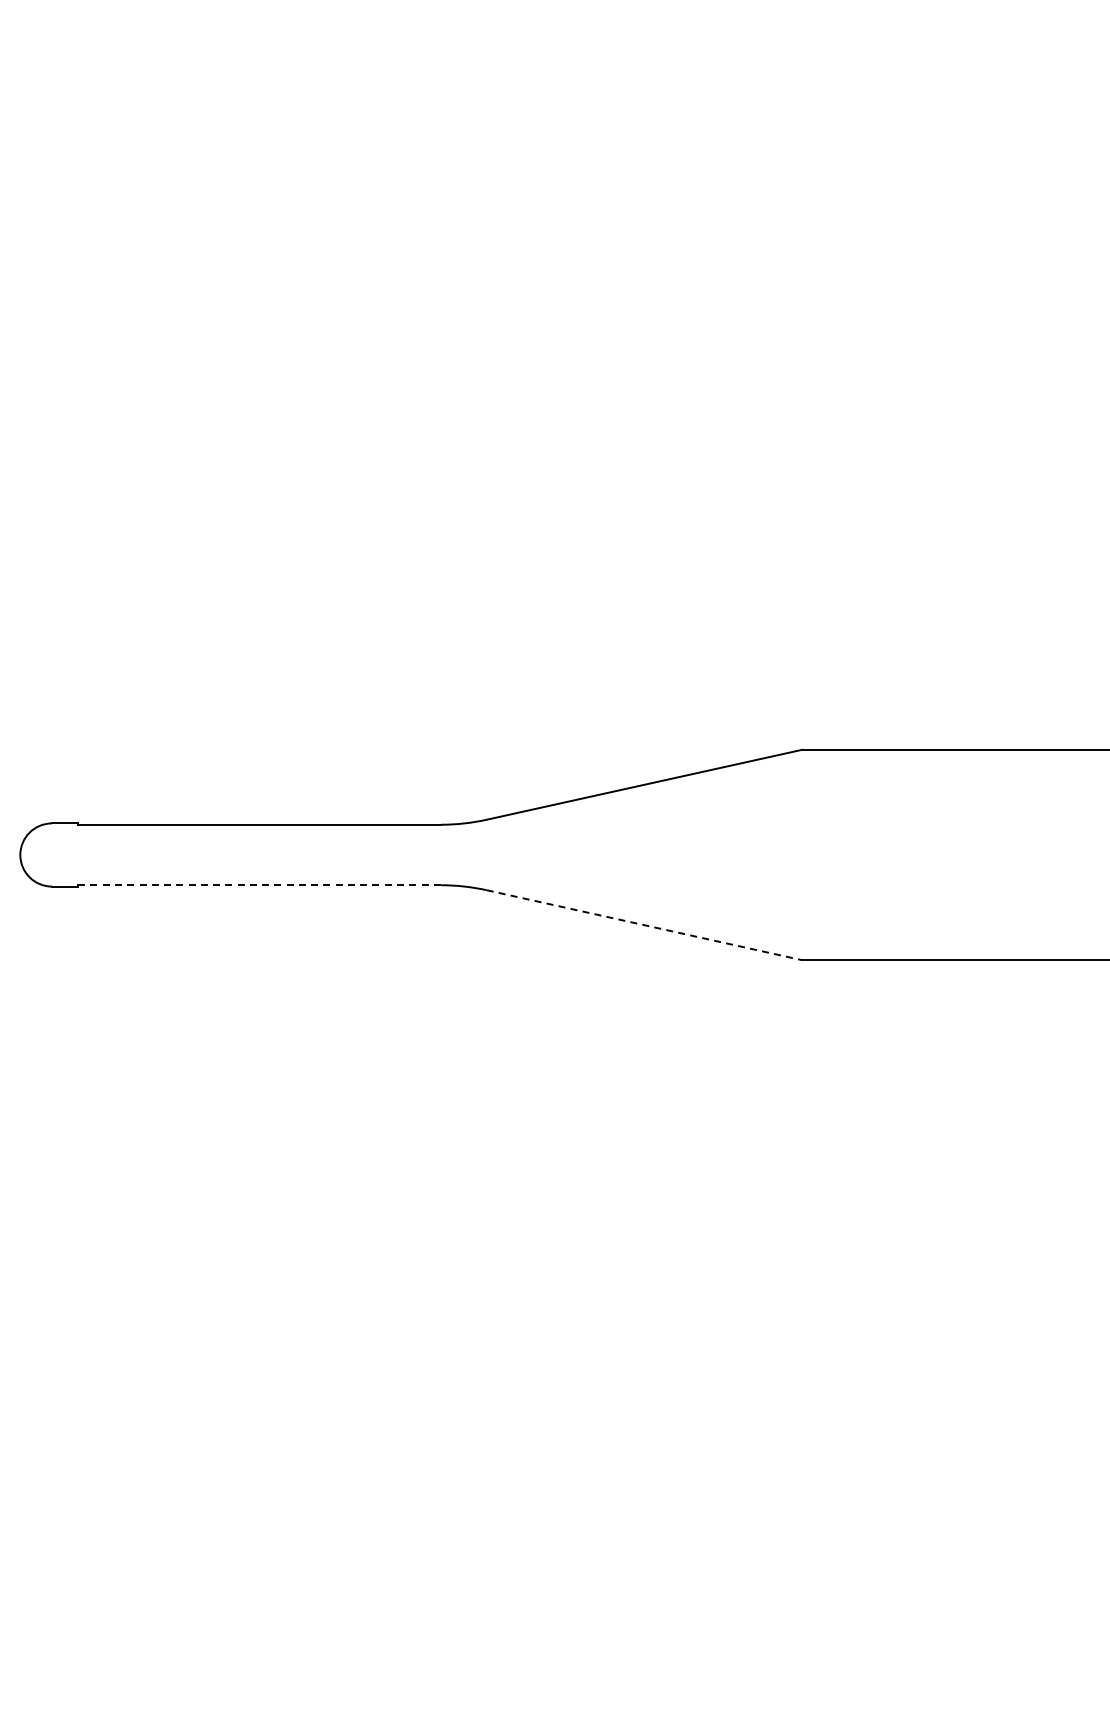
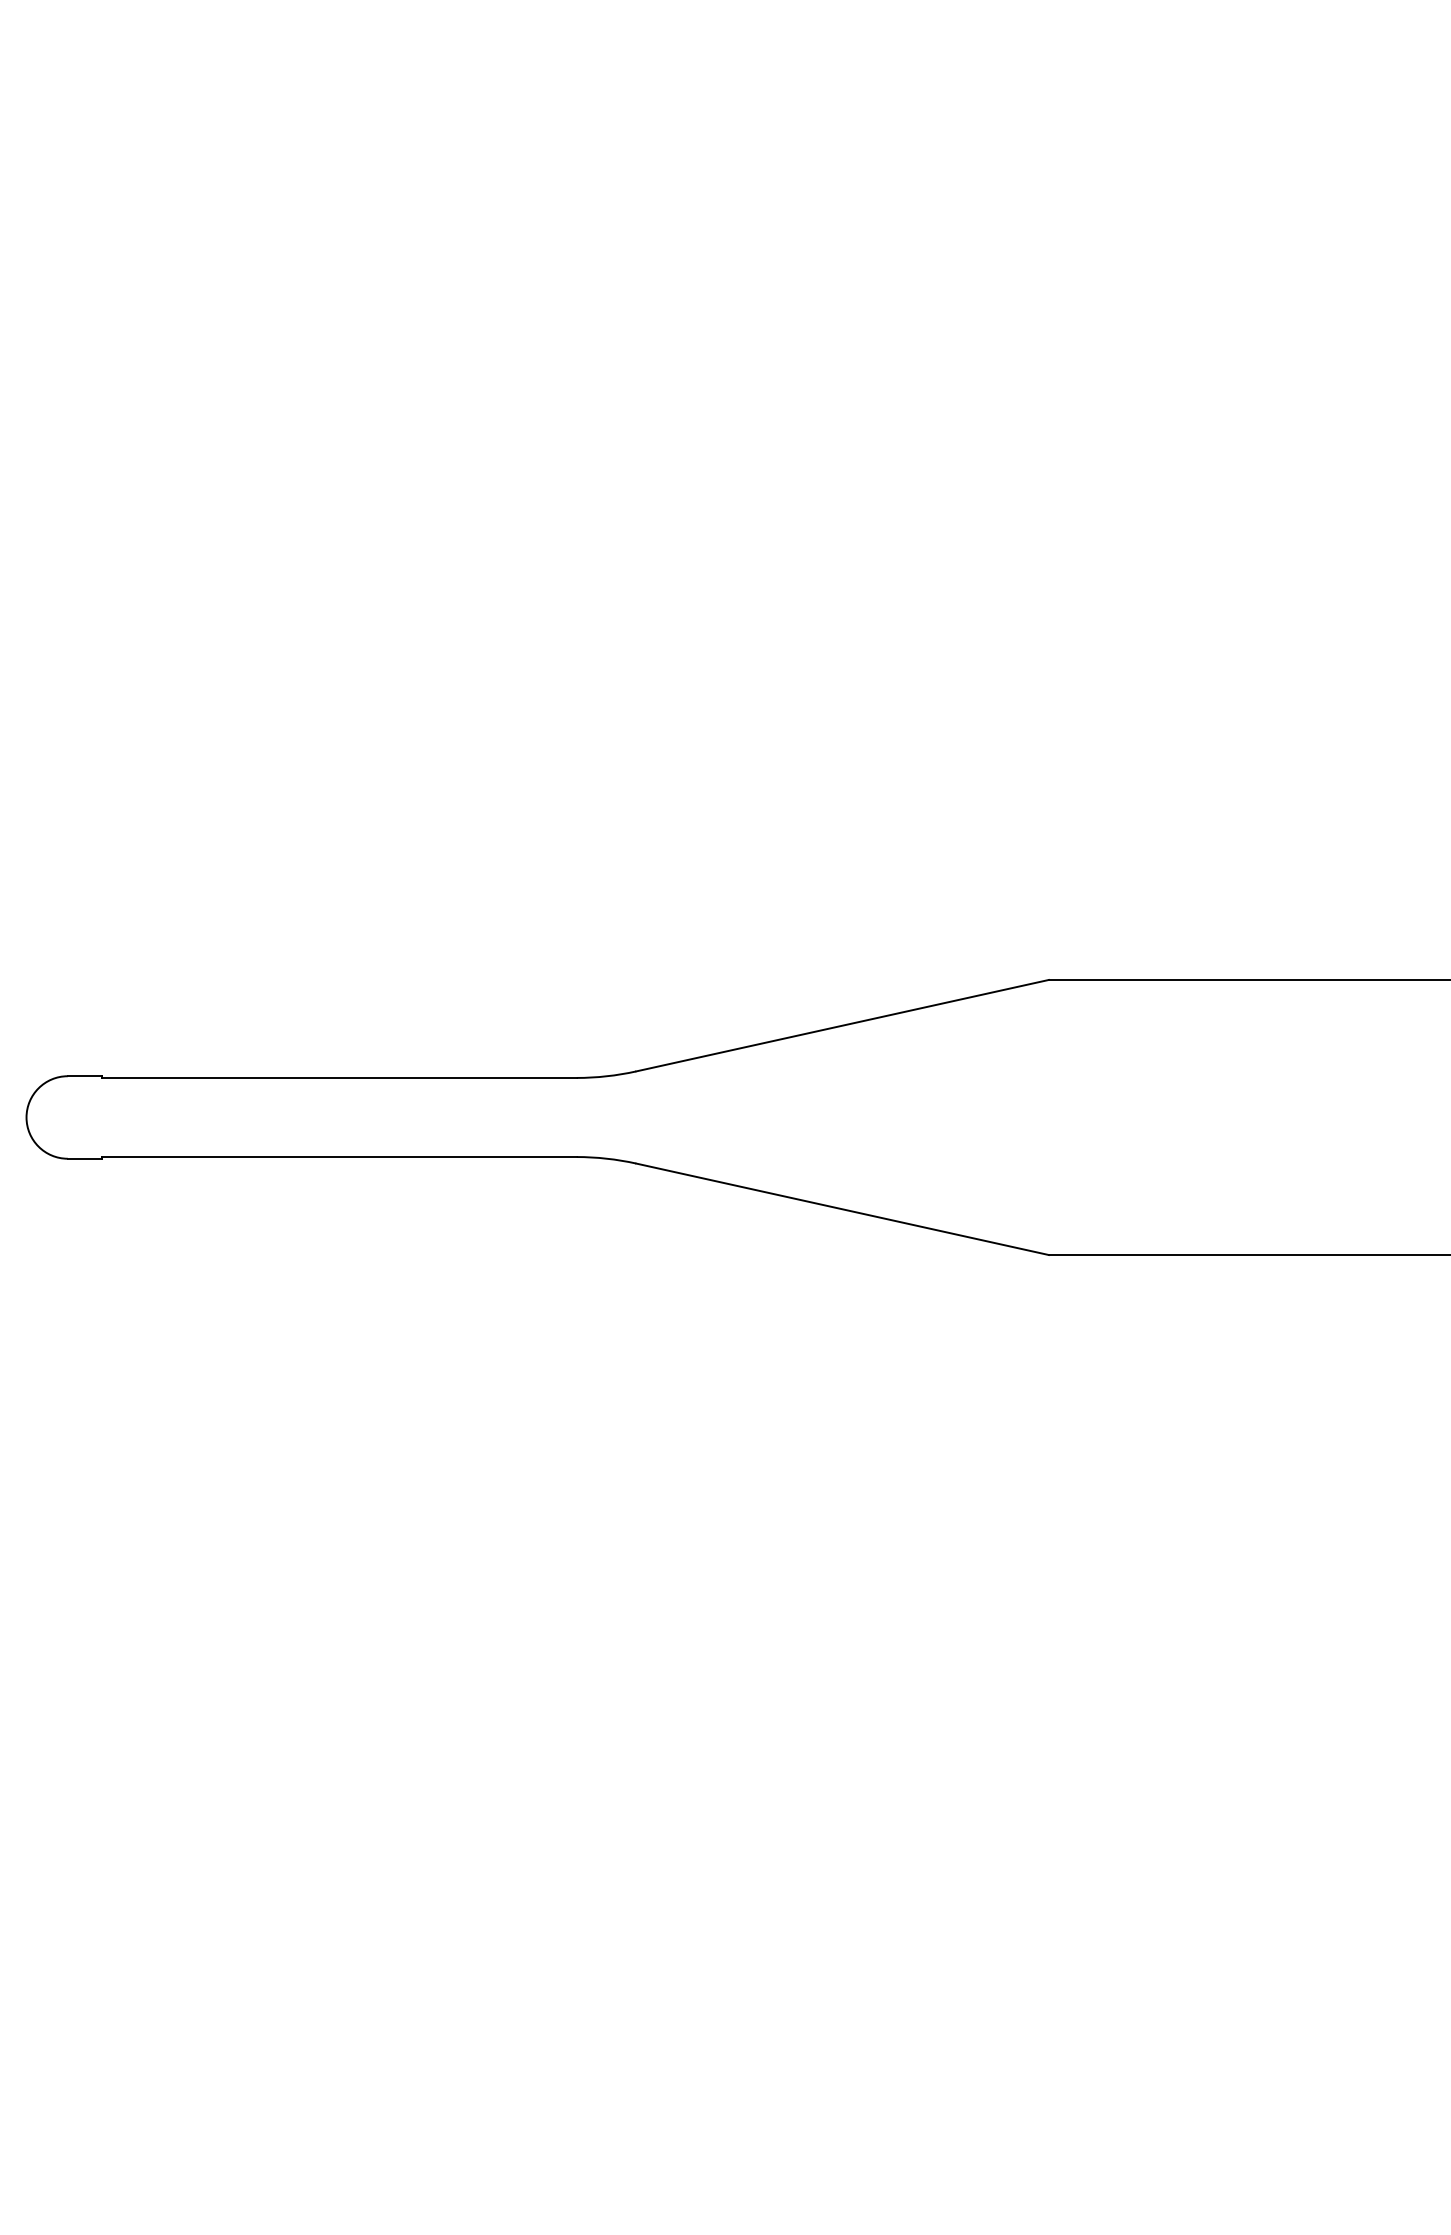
line: (260, 885) -> (340, 1157), dashed -> solid
line: (644, 925) -> (842, 1209), dashed -> solid

